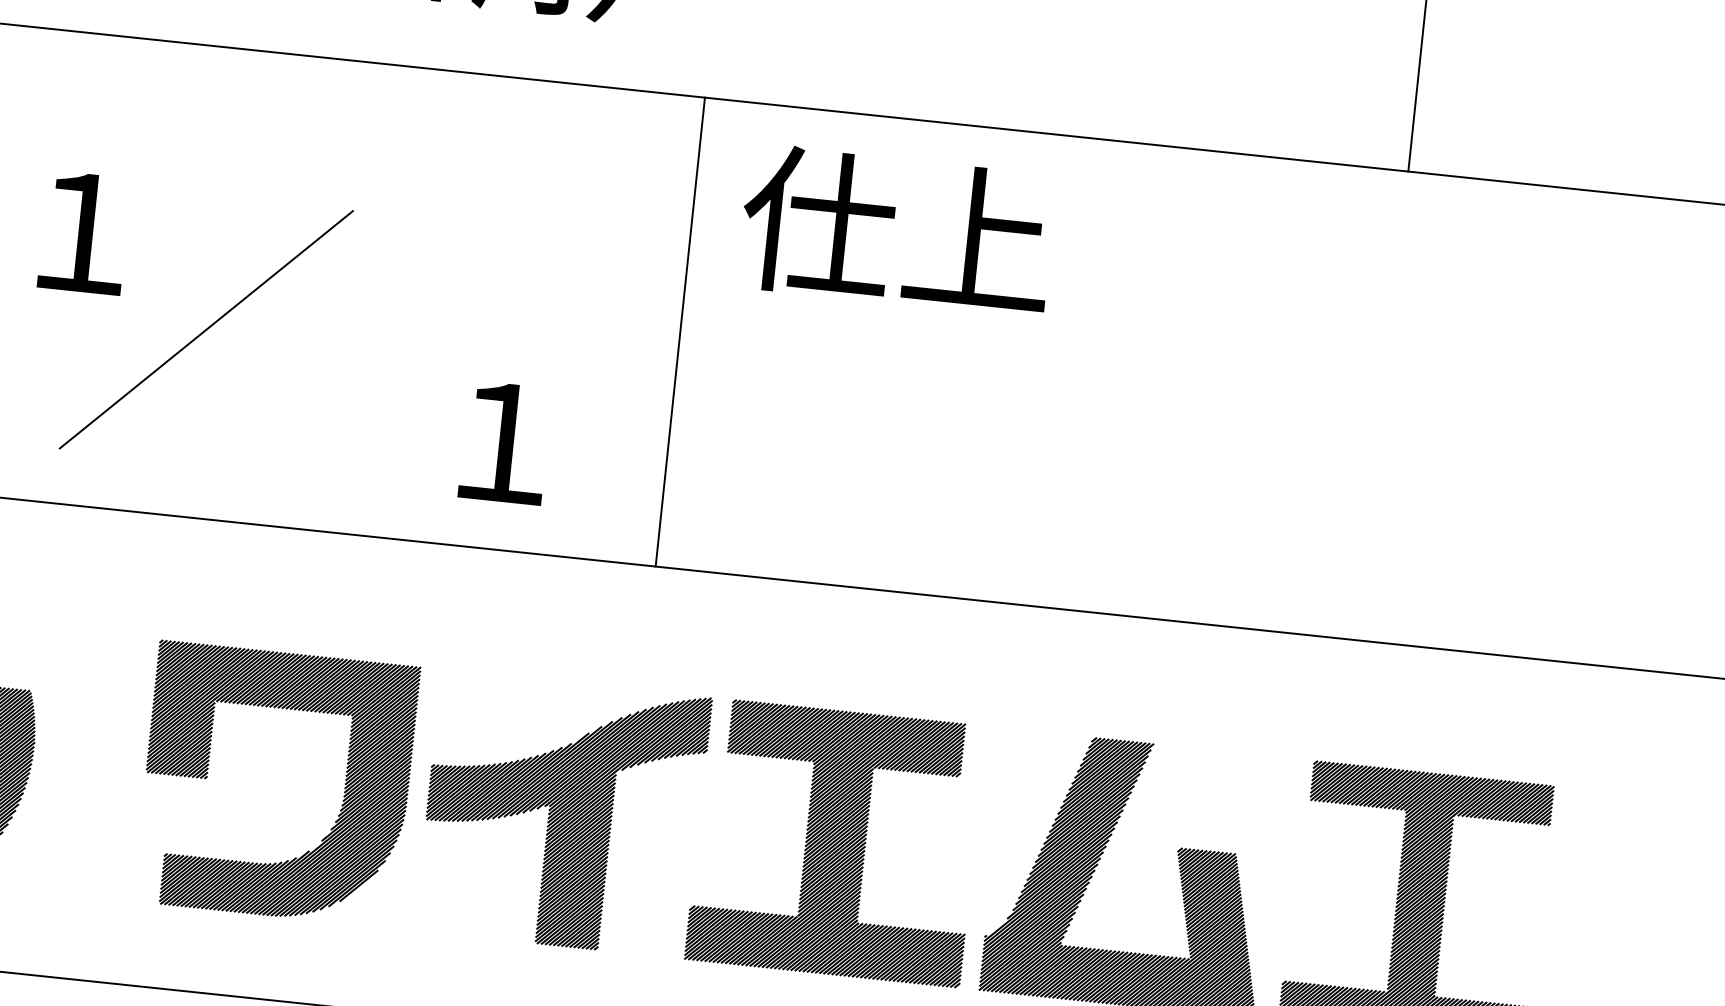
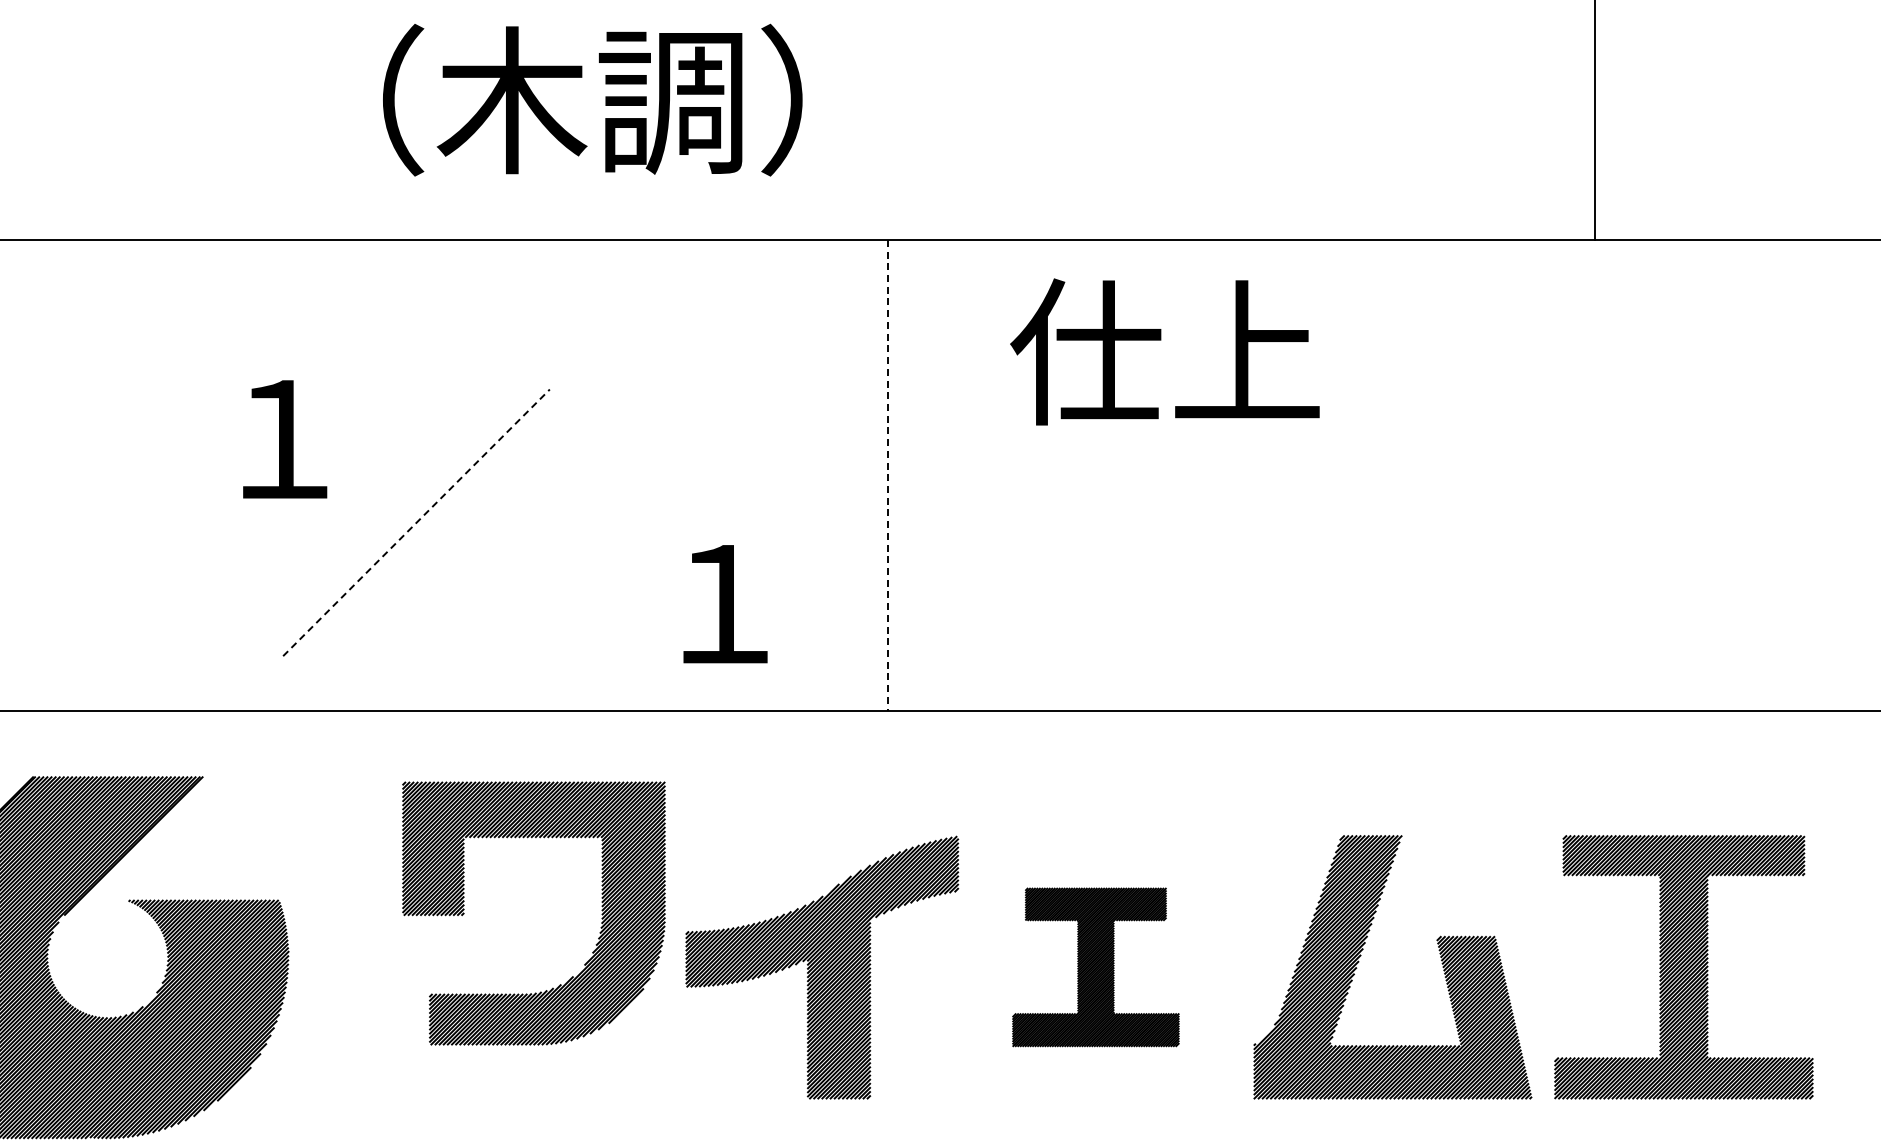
text: (896, 229) -> (1164, 351), moved
line: (206, 329) -> (416, 522), solid -> dashed
line: (680, 331) -> (888, 475), solid -> dashed
part: (343, 792) -> (601, 914), moved
part: (835, 842) -> (1095, 967), size x0.6

